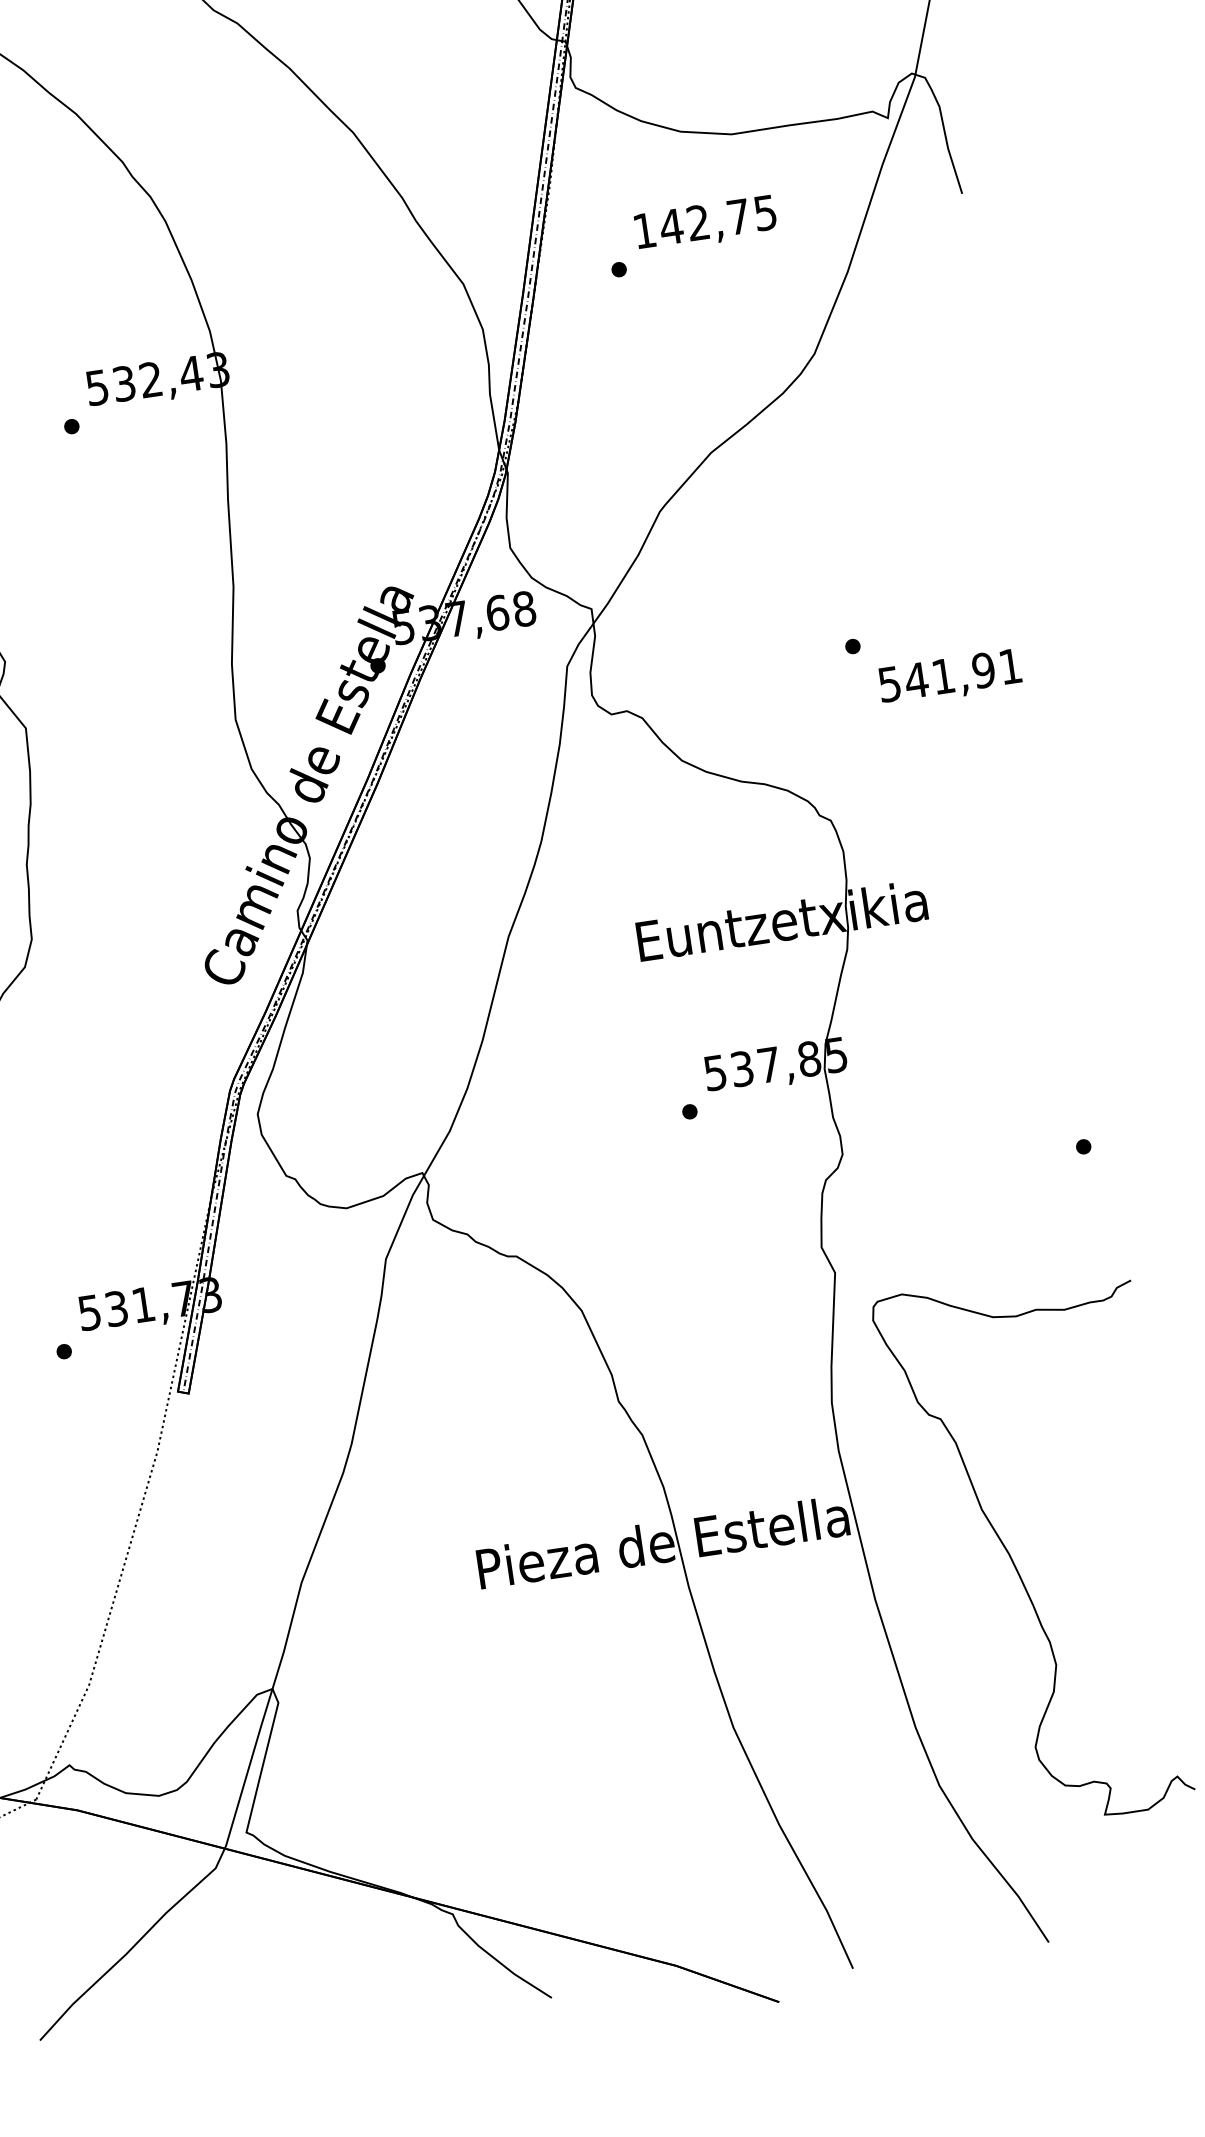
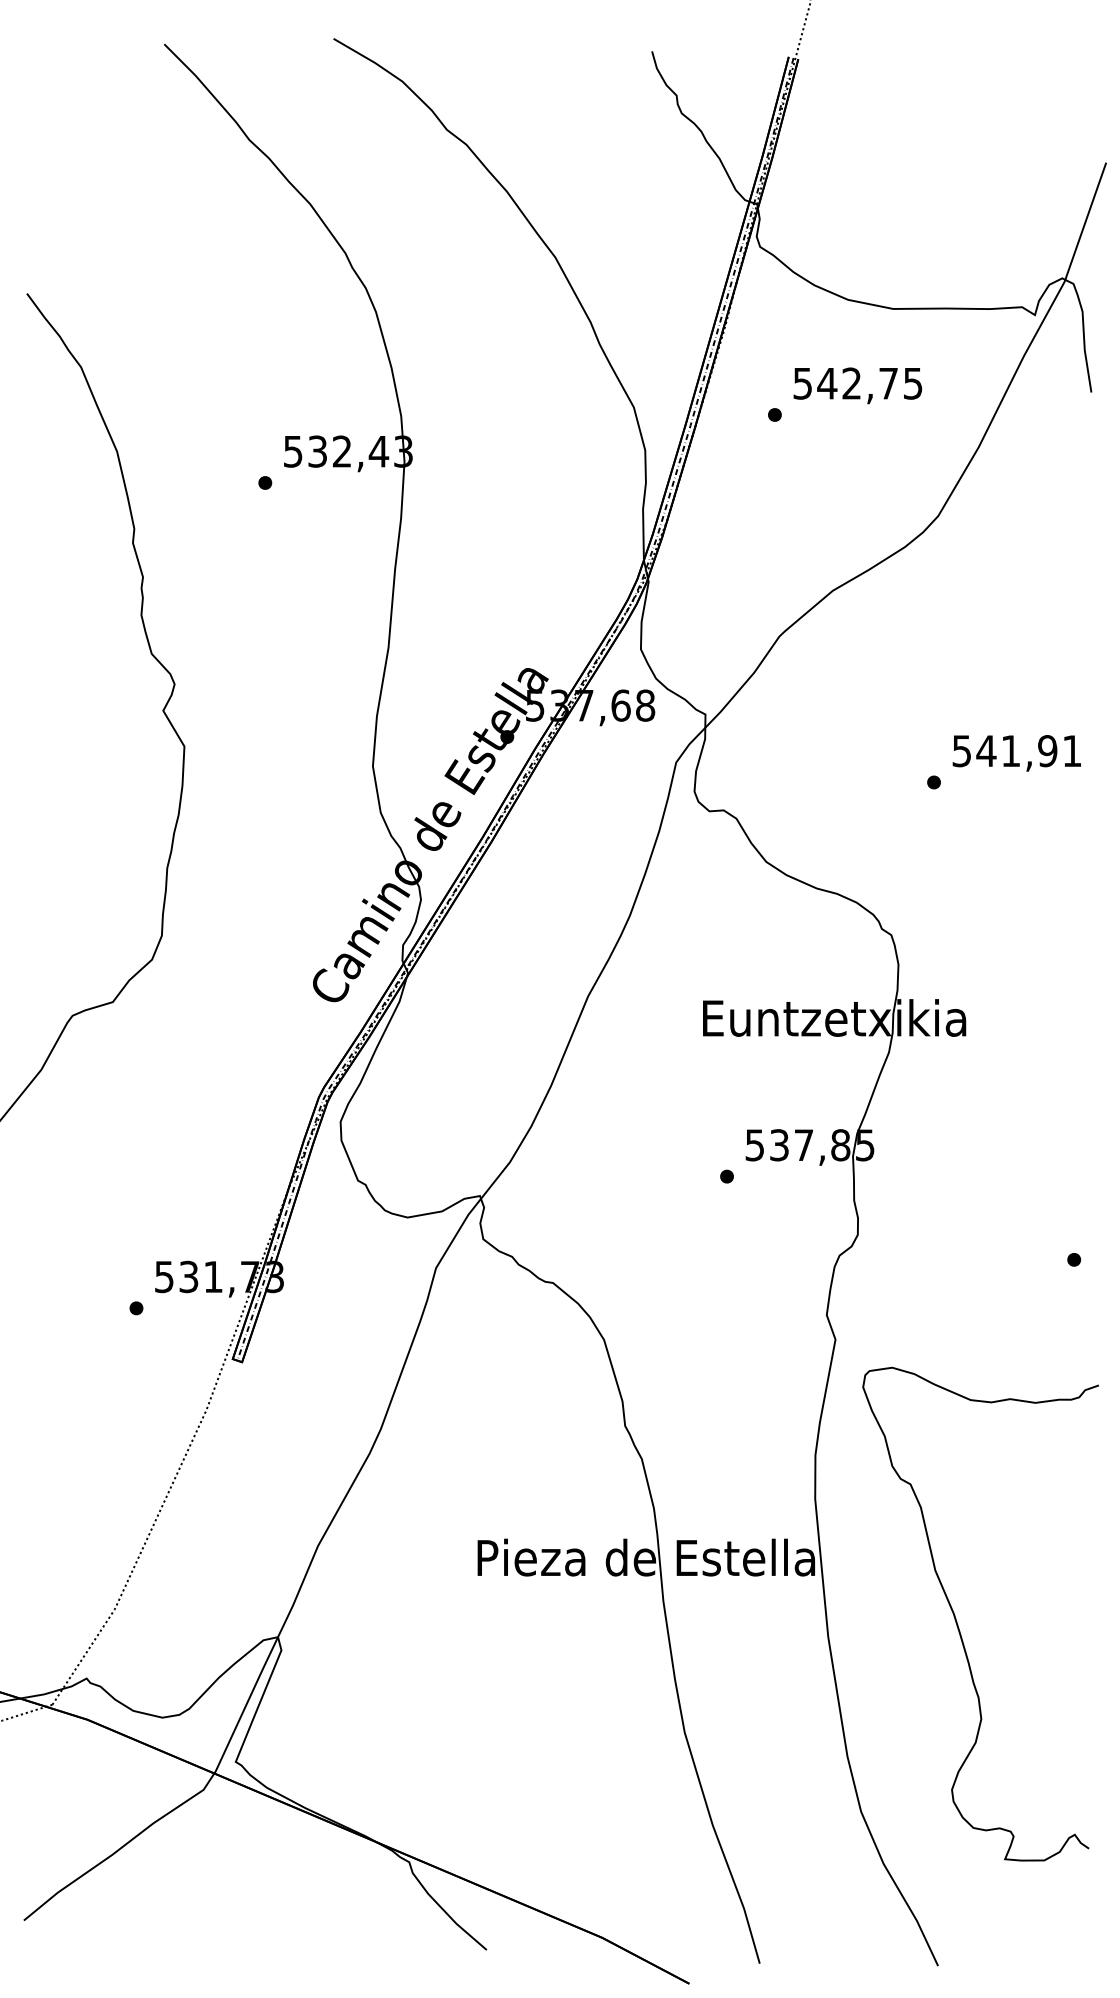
text: (644, 230) -> (802, 383), 142,75 -> 542,75
text: (949, 678) -> (1016, 753), moved

